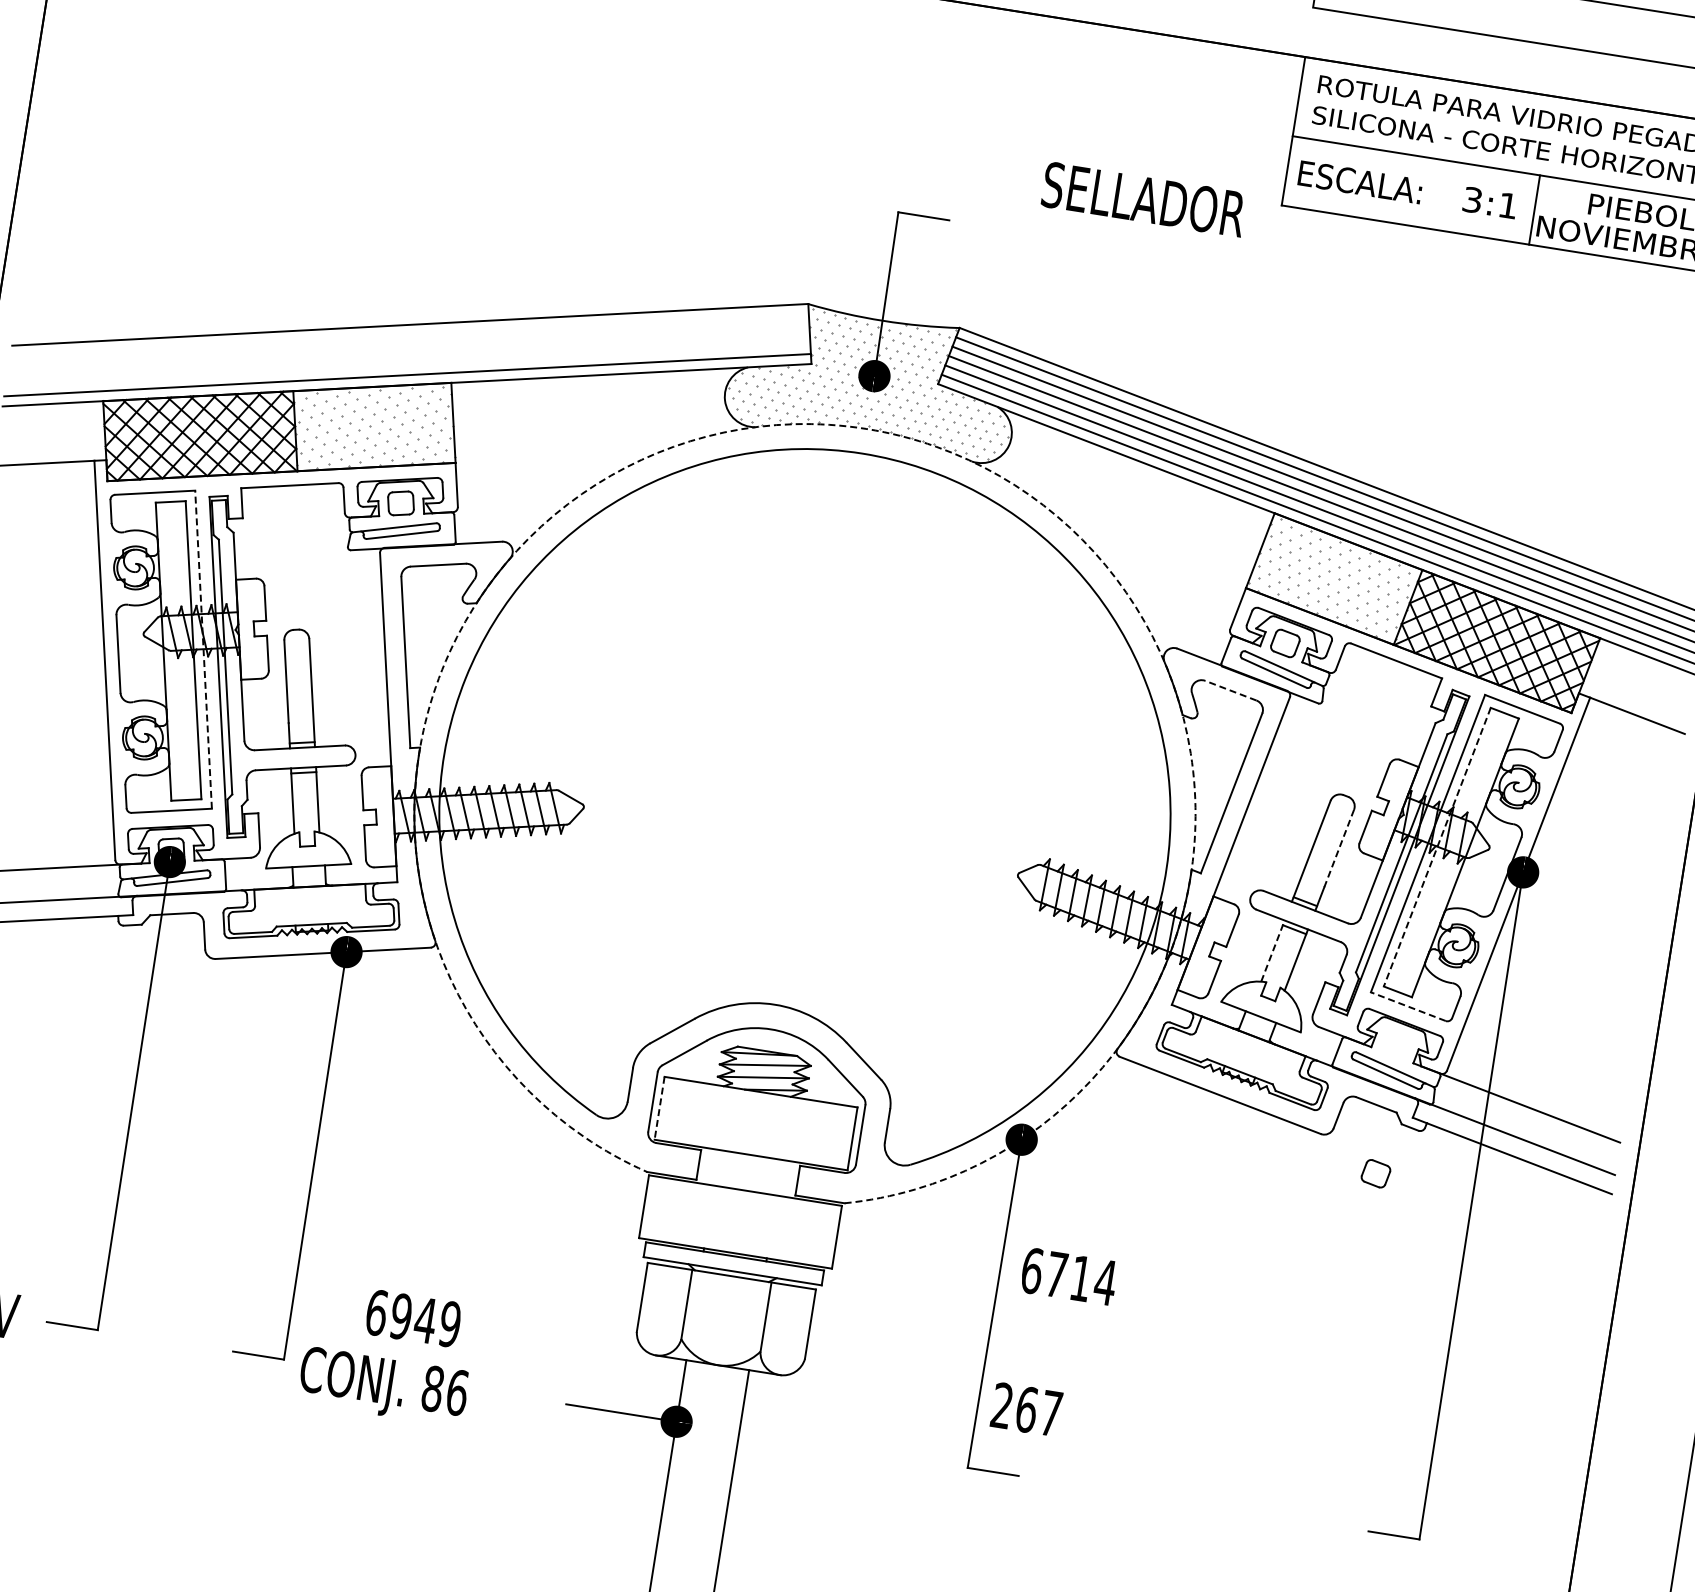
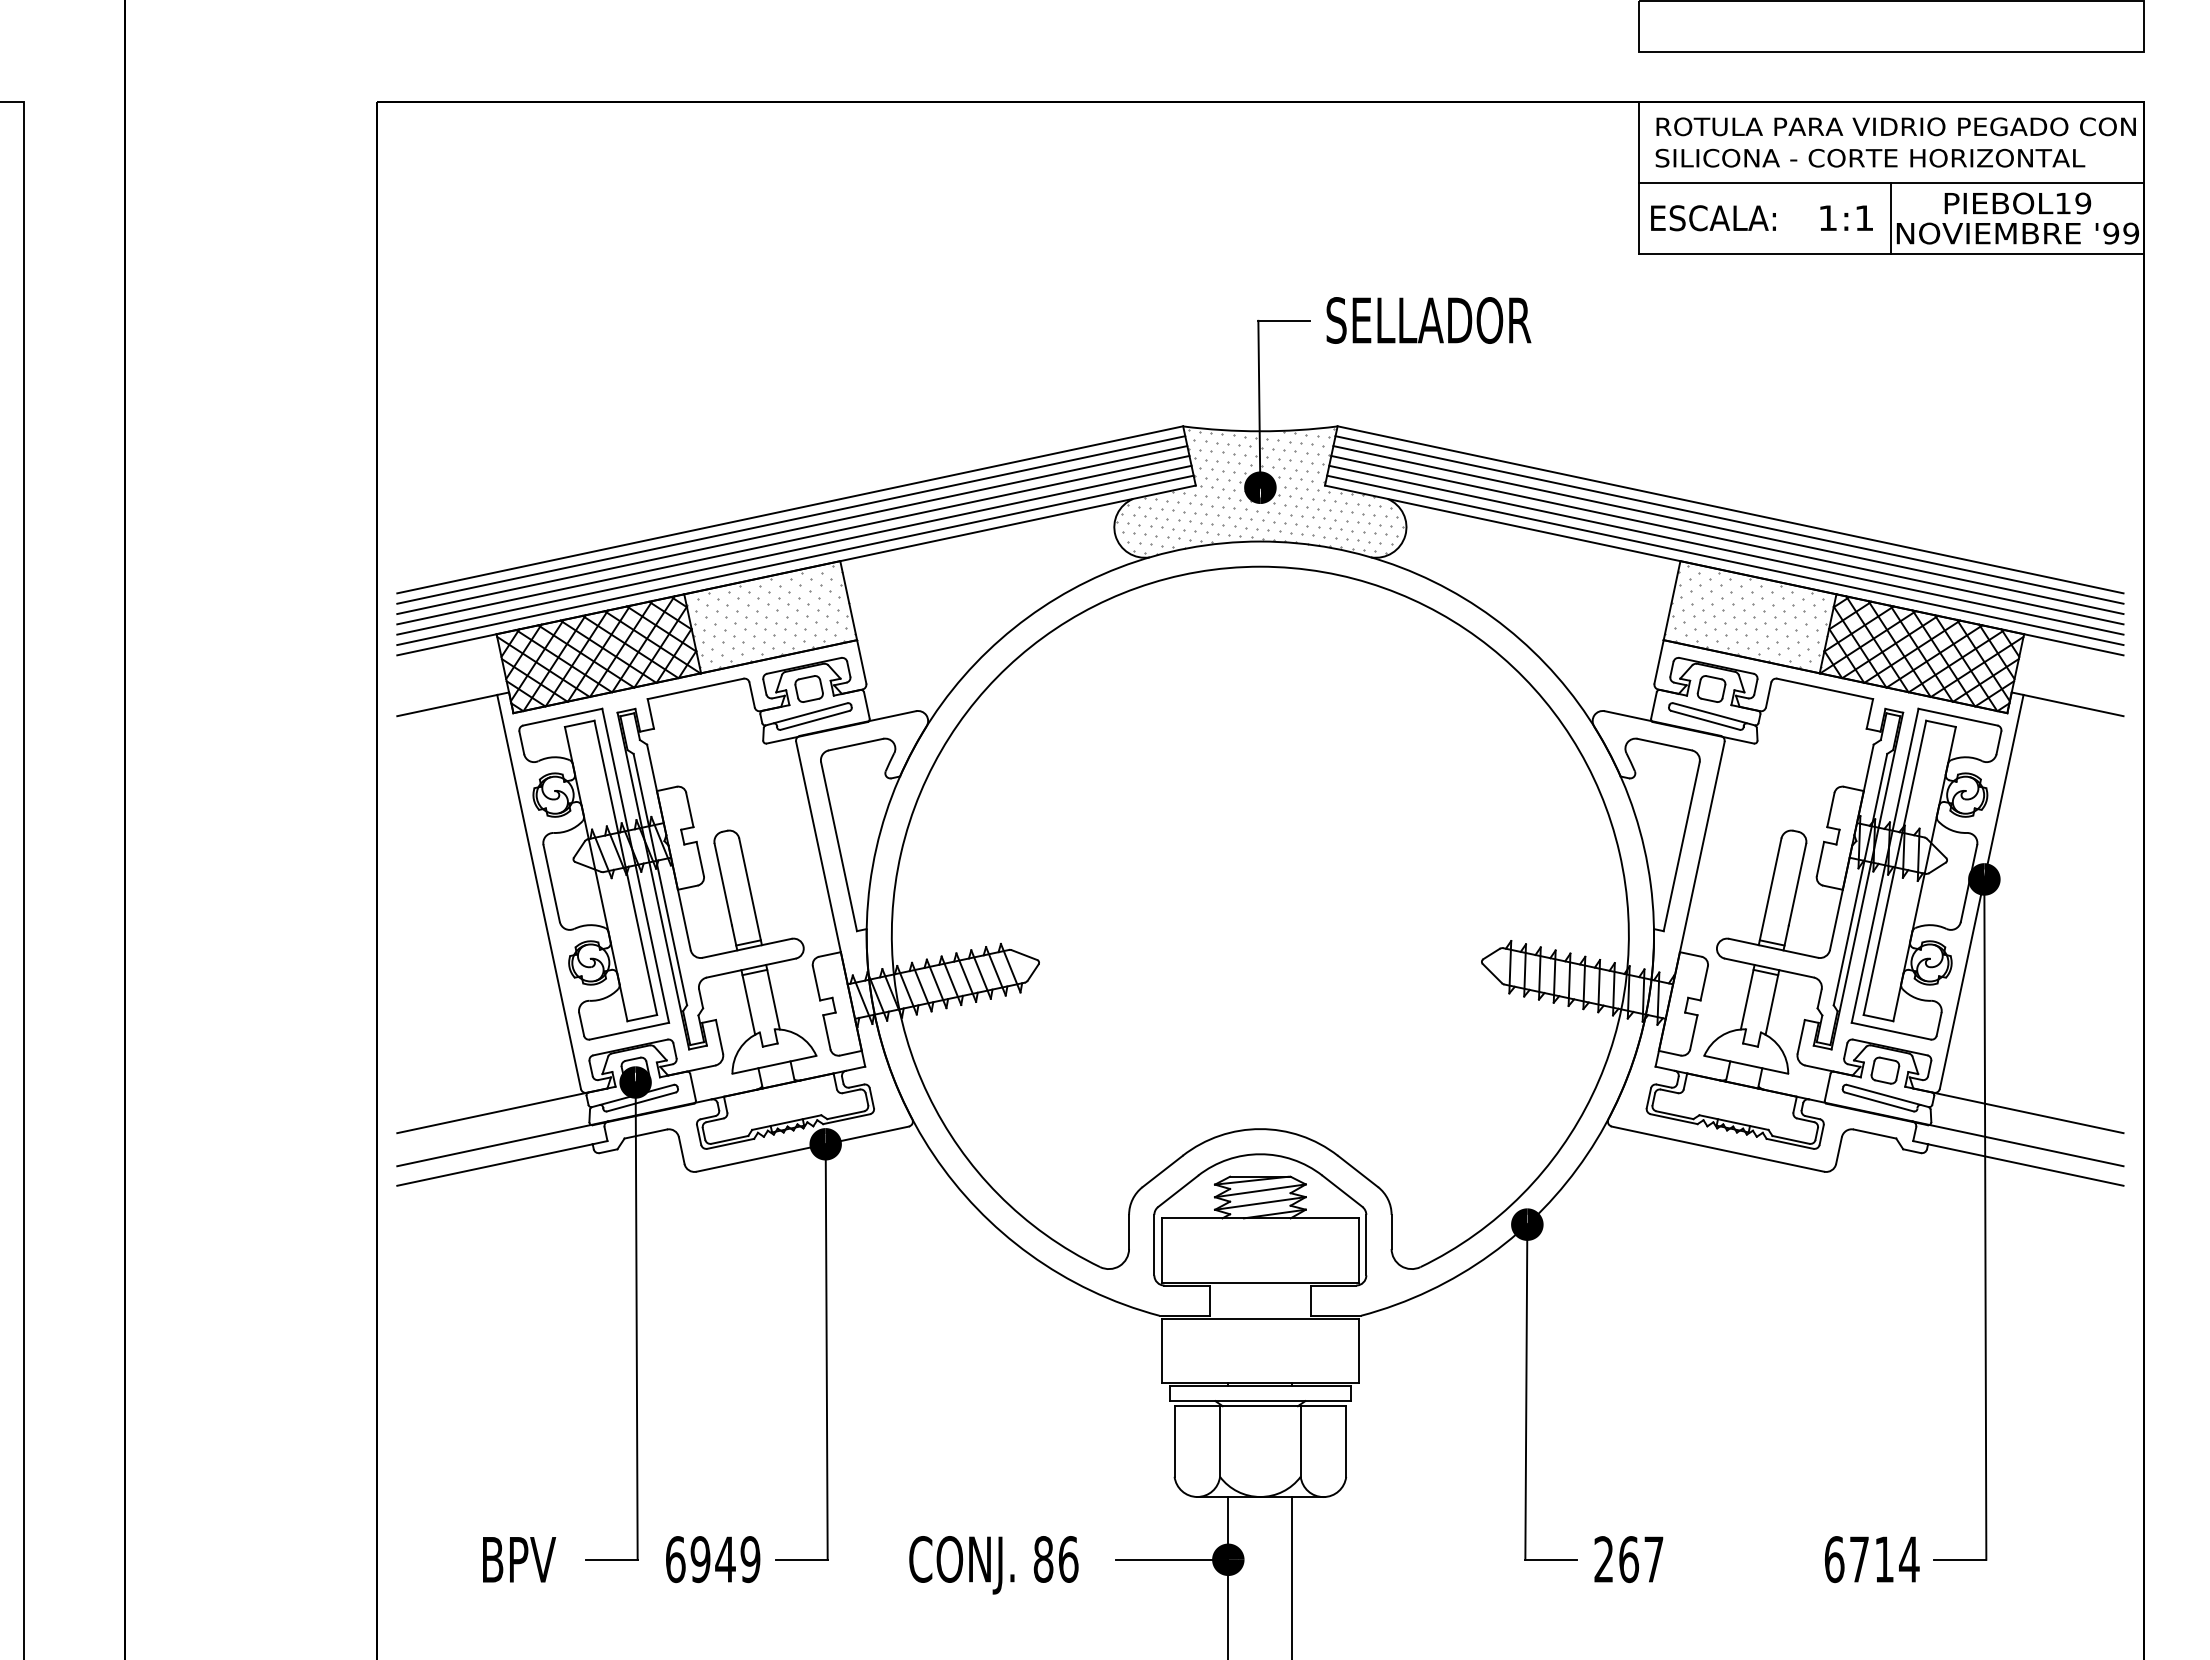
text: (1143, 199) -> (1428, 320), moved
text: (1472, 200) -> (1827, 218), 3:1 -> 1:1
line: (410, 334) -> (791, 519), added
line: (409, 345) -> (792, 530), added
line: (408, 354) -> (793, 539), added
line: (408, 364) -> (794, 549), added
arc: (866, 428) -> (1260, 541), dashed -> solid
line: (203, 649) -> (635, 865), dashed -> solid
line: (1230, 690) -> (1664, 744), dashed -> solid
line: (1436, 847) -> (1894, 868), dashed -> solid
line: (1339, 848) -> (1797, 884), dashed -> solid
line: (1272, 951) -> (1747, 997), dashed -> solid
line: (1407, 1006) -> (1890, 1031), dashed -> solid
line: (659, 1108) -> (1161, 1250), dashed -> solid
part: (1376, 1173) -> (1885, 1070), moved
text: (1068, 1276) -> (1871, 1559), moved
text: (413, 1318) -> (713, 1559), moved
text: (382, 1387) -> (993, 1565), moved
text: (1026, 1409) -> (1628, 1559), moved

